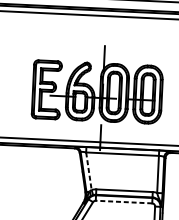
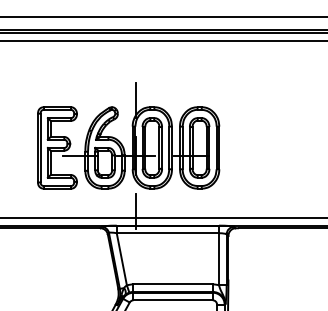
line: (88, 171) -> (121, 259), dashed -> solid
line: (124, 202) -> (173, 300), dashed -> solid

